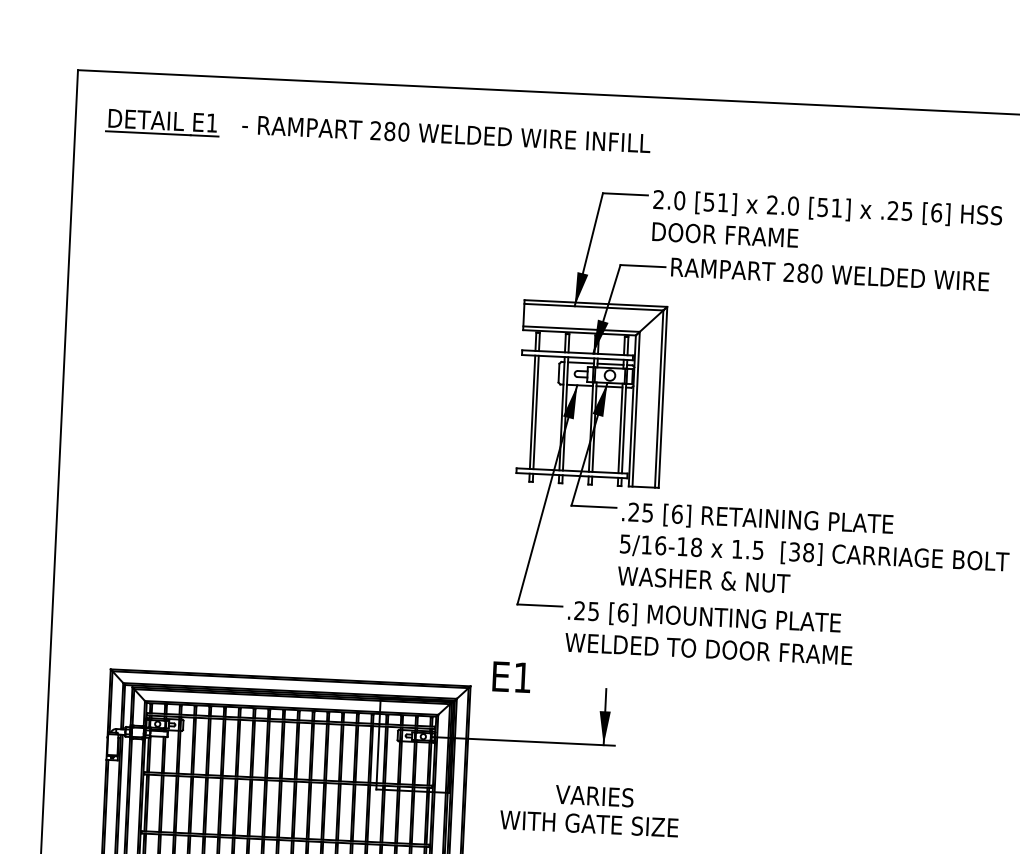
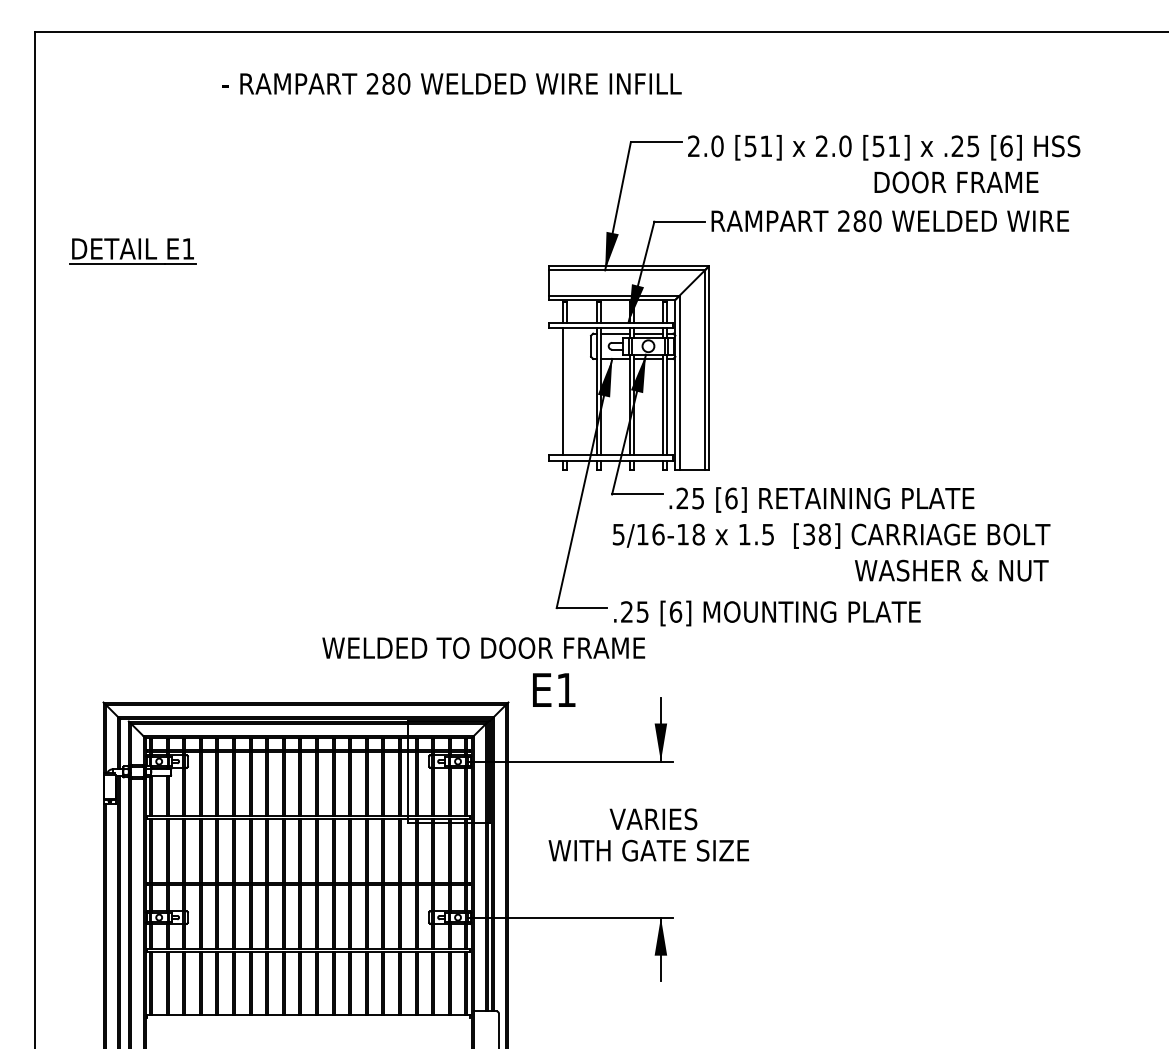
part: (162, 123) -> (132, 251), moved
text: (725, 235) -> (956, 182), moved
line: (536, 412) -> (567, 391), removed
text: (814, 553) -> (831, 535), moved
text: (703, 579) -> (951, 570), moved
text: (708, 648) -> (483, 647), moved

